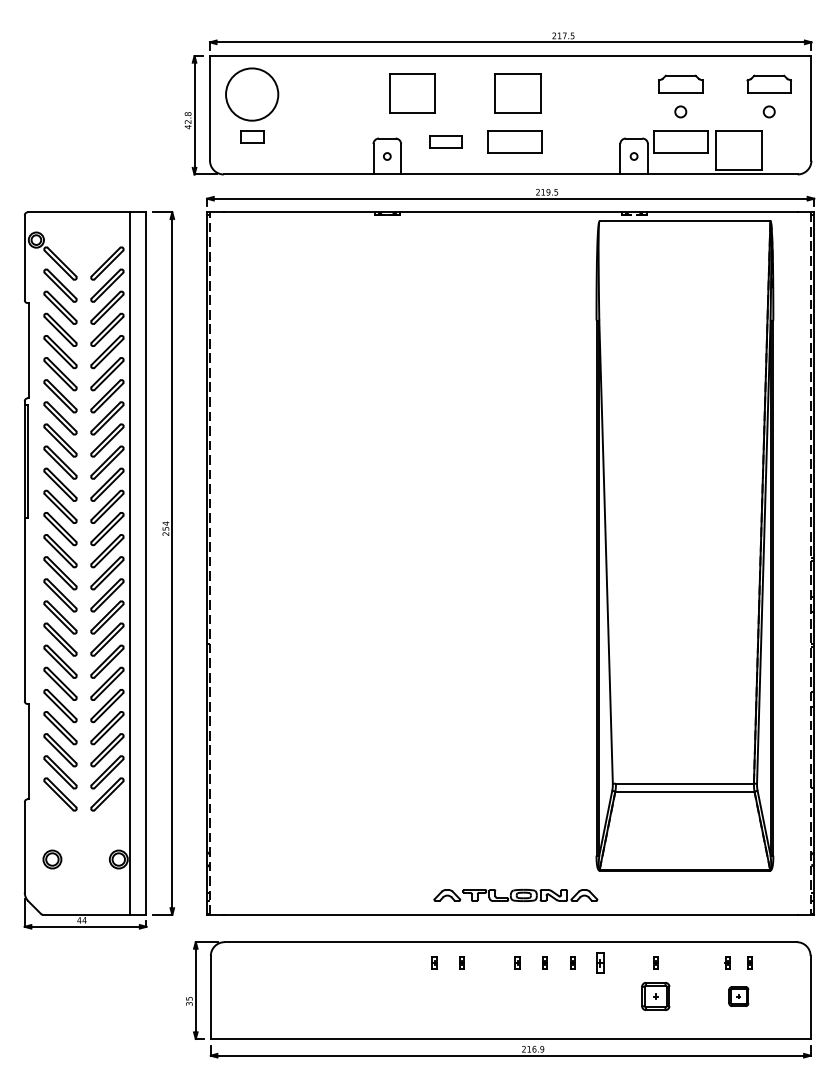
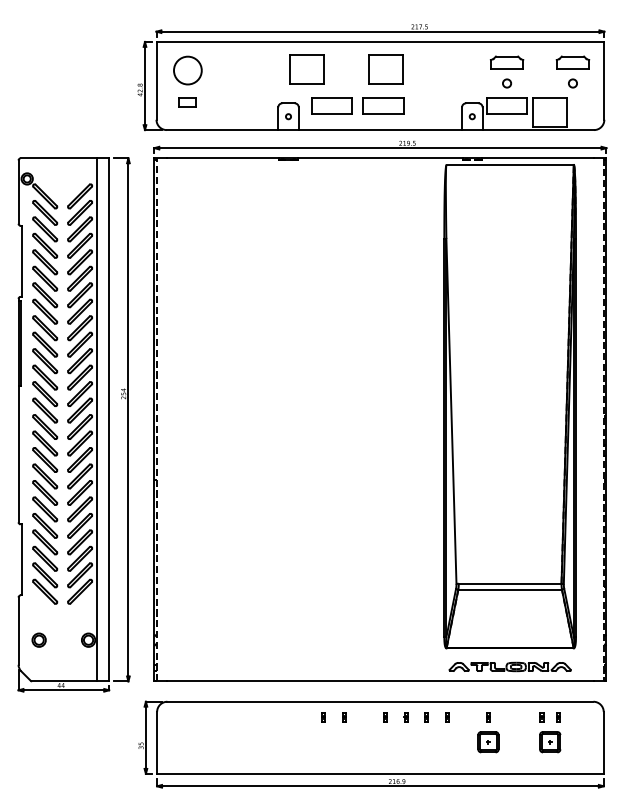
circle: (251, 94) -> (187, 70), size x0.71
part: (445, 141) -> (331, 105), size x1.67
part: (514, 894) -> (509, 666), moved
part: (600, 963) -> (447, 717), size x0.62
part: (739, 996) -> (550, 742), size x1.43

